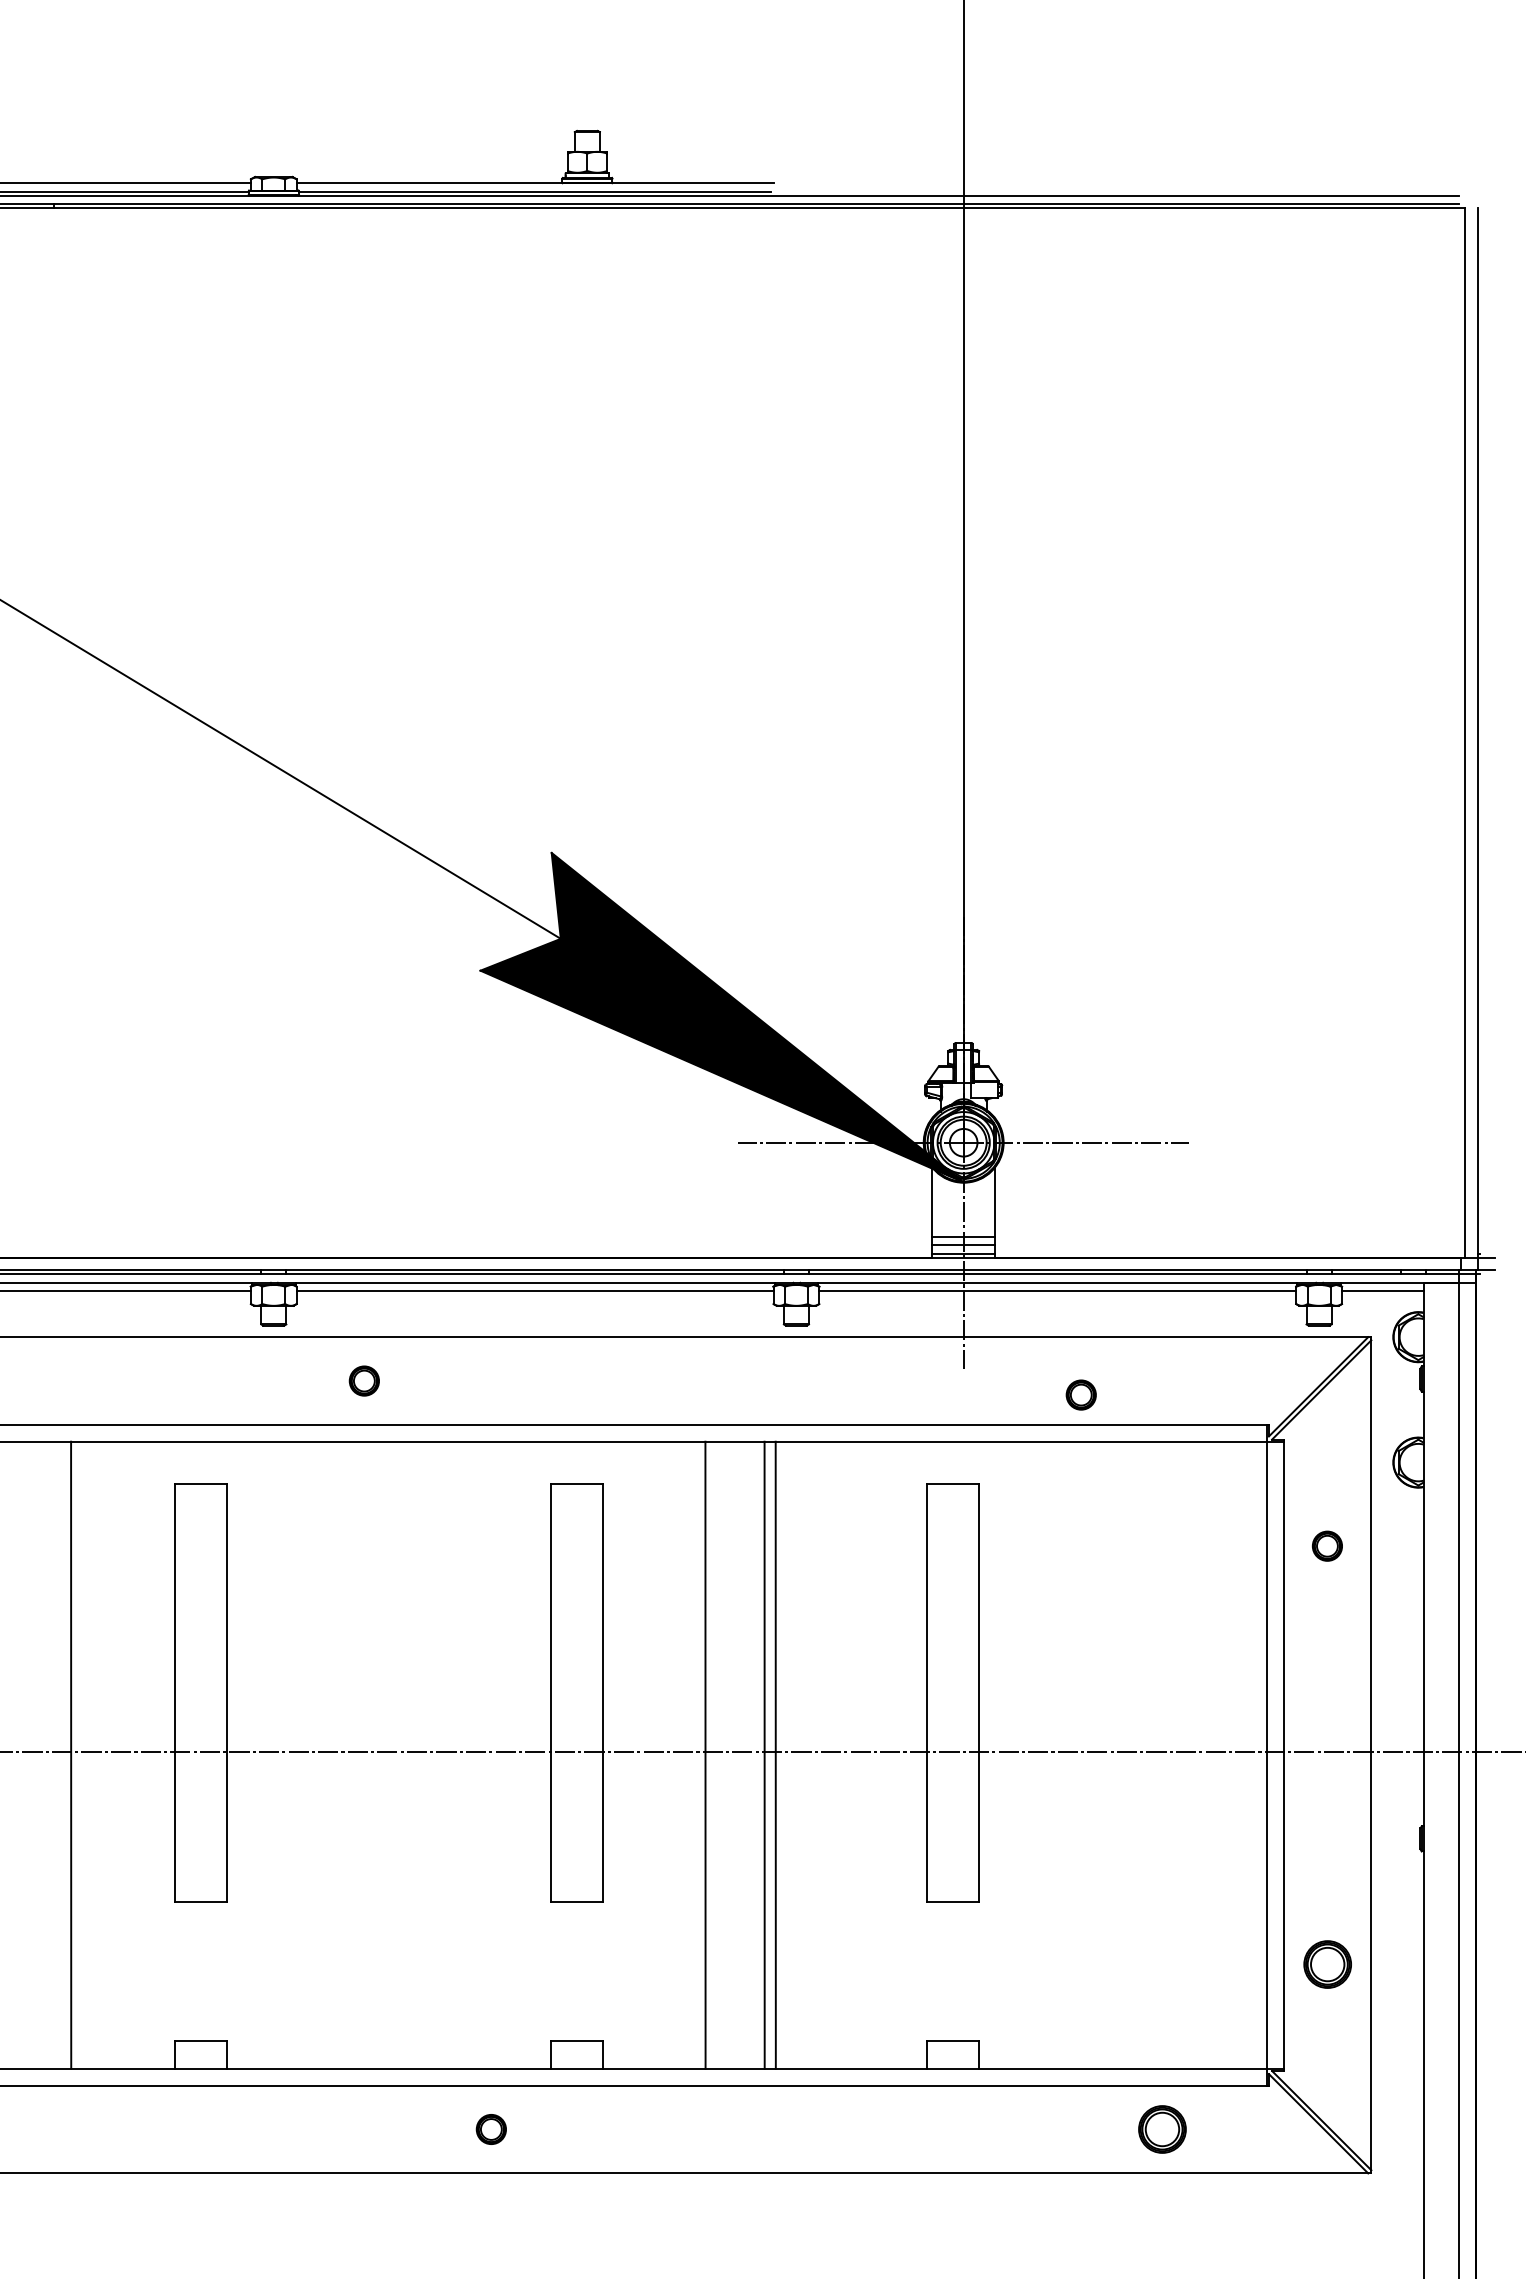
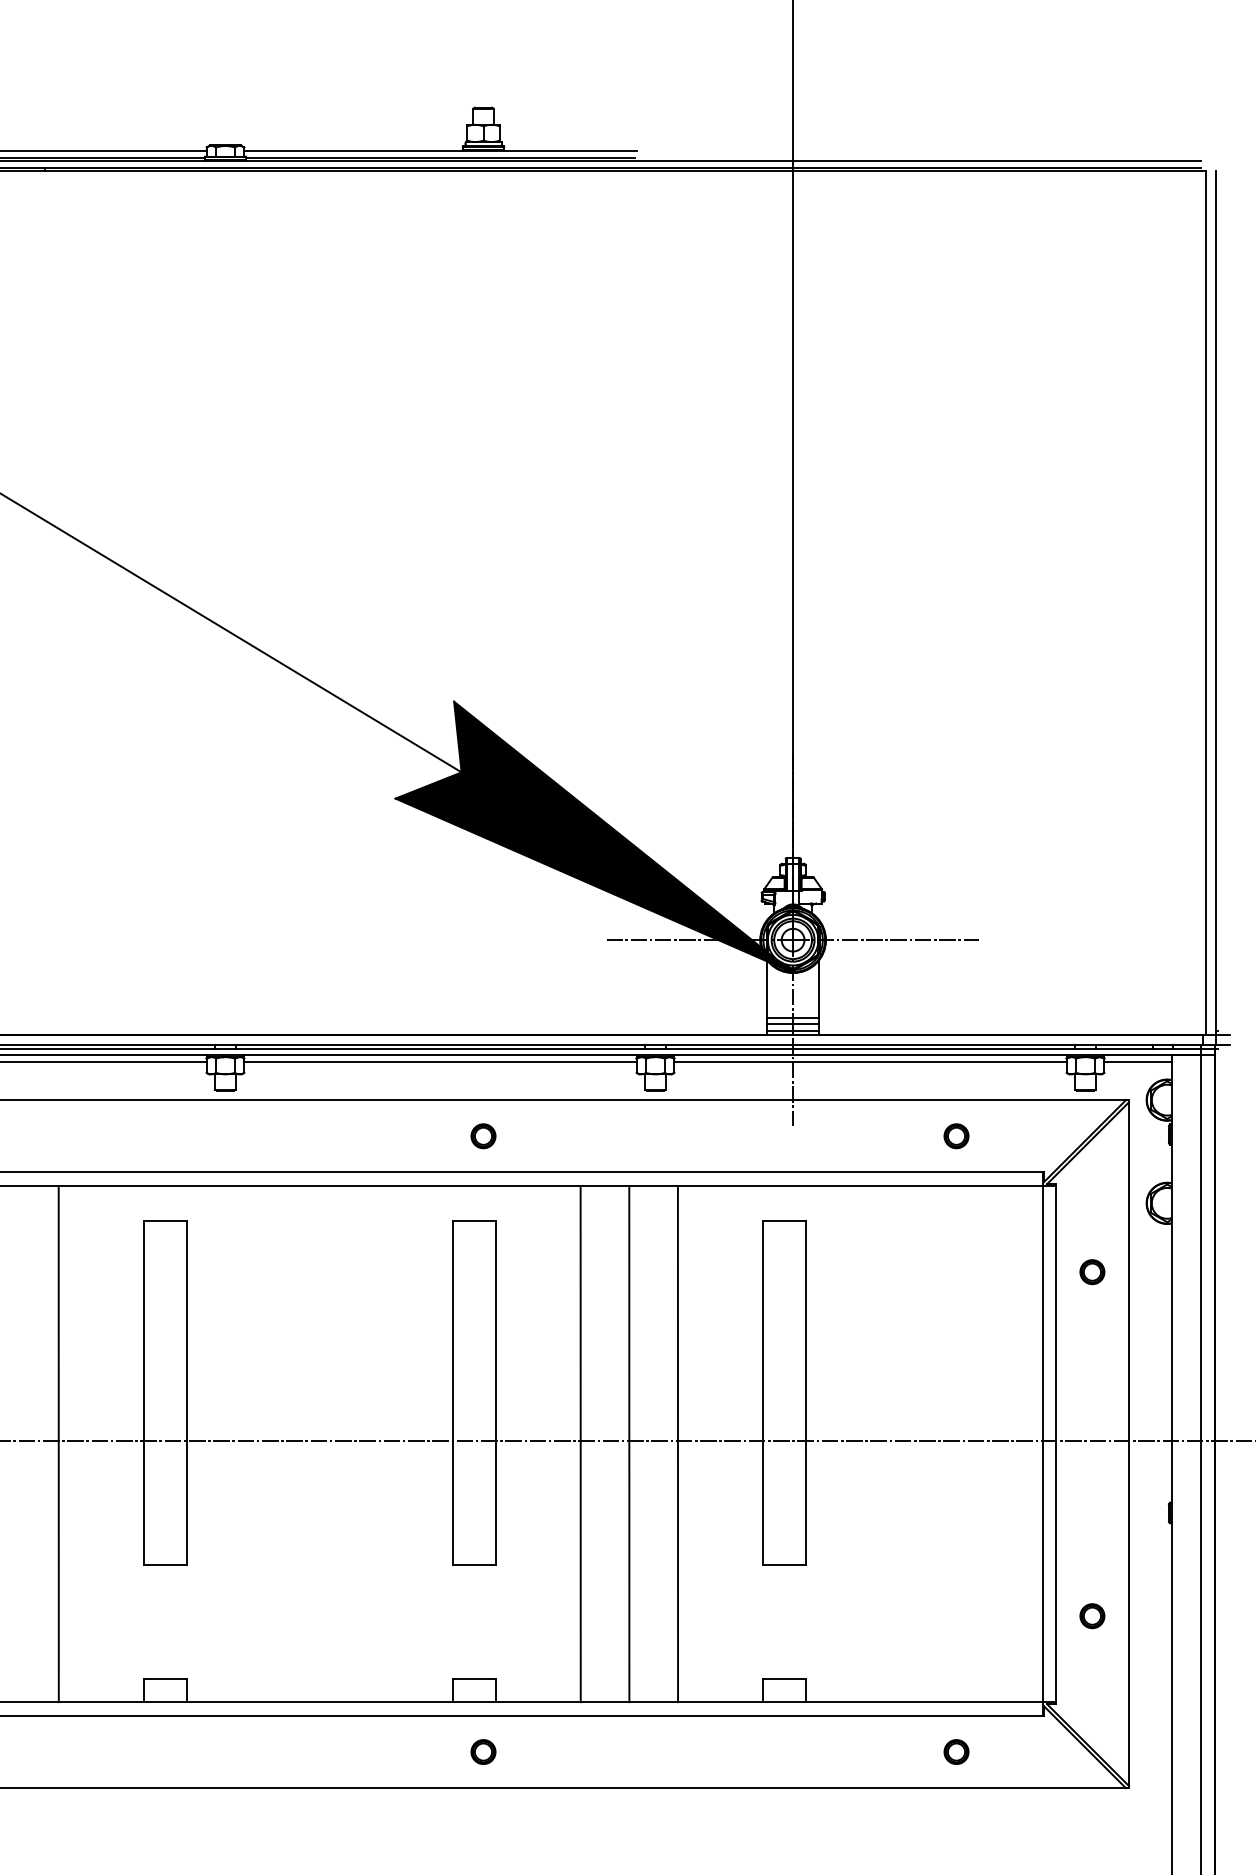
part: (363, 1380) -> (482, 1135), moved
part: (1080, 1394) -> (955, 1135), moved
line: (775, 1754) -> (677, 1443), moved
part: (1326, 1963) -> (1091, 1615), size x0.62
part: (490, 2129) -> (482, 1752), moved
part: (1161, 2129) -> (955, 1752), size x0.62

